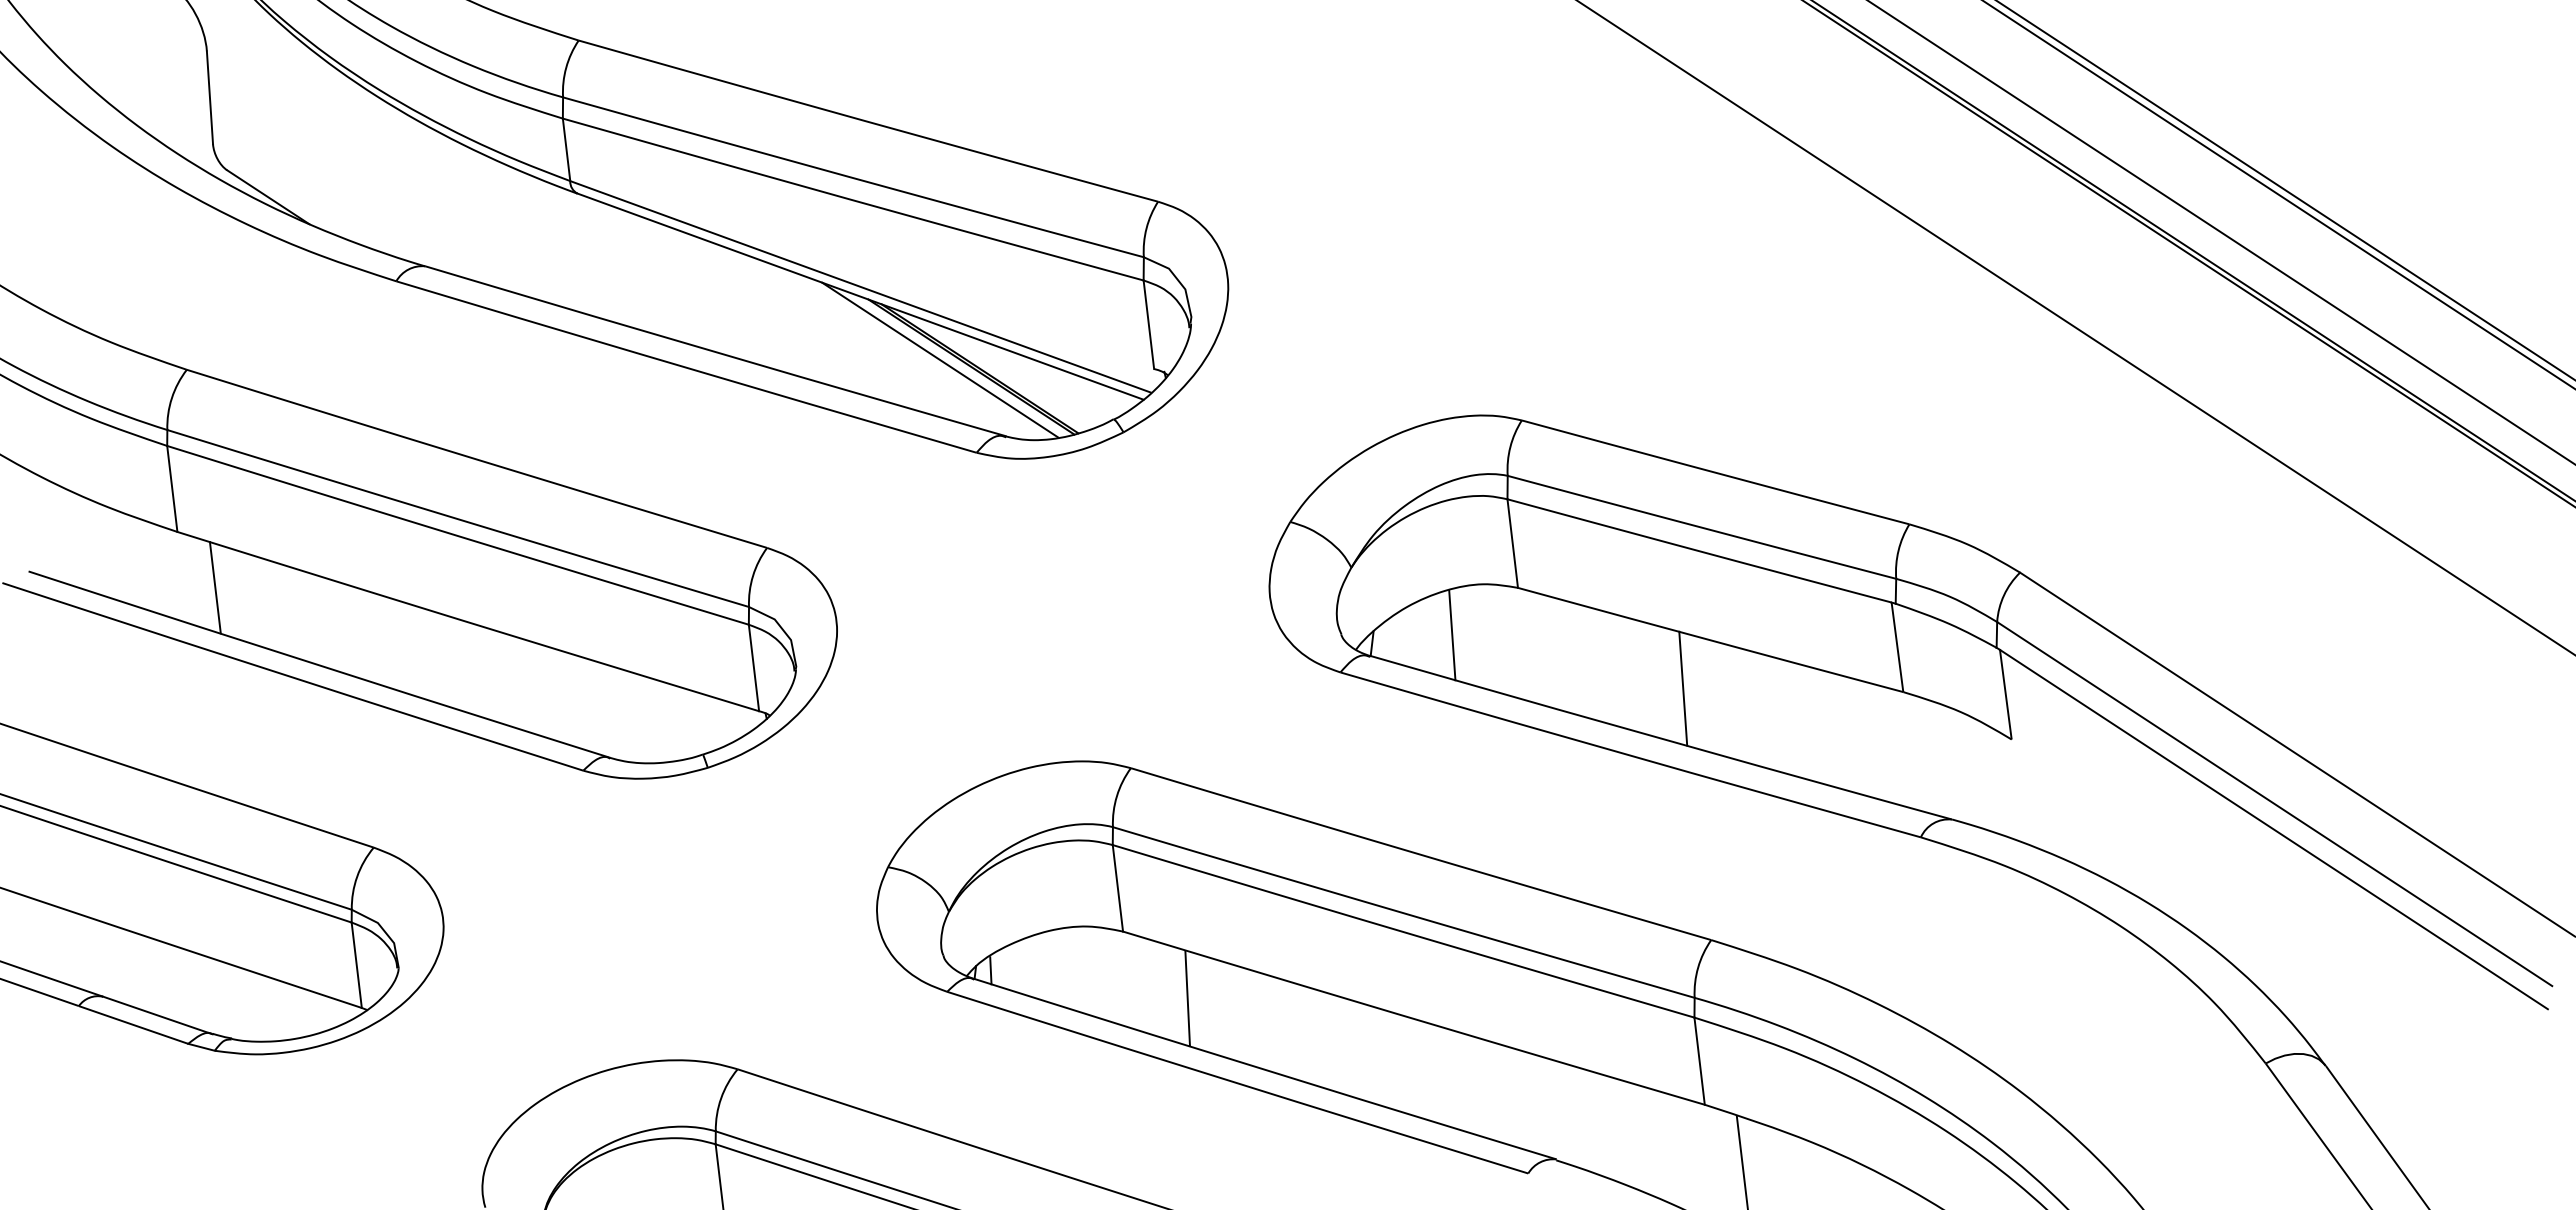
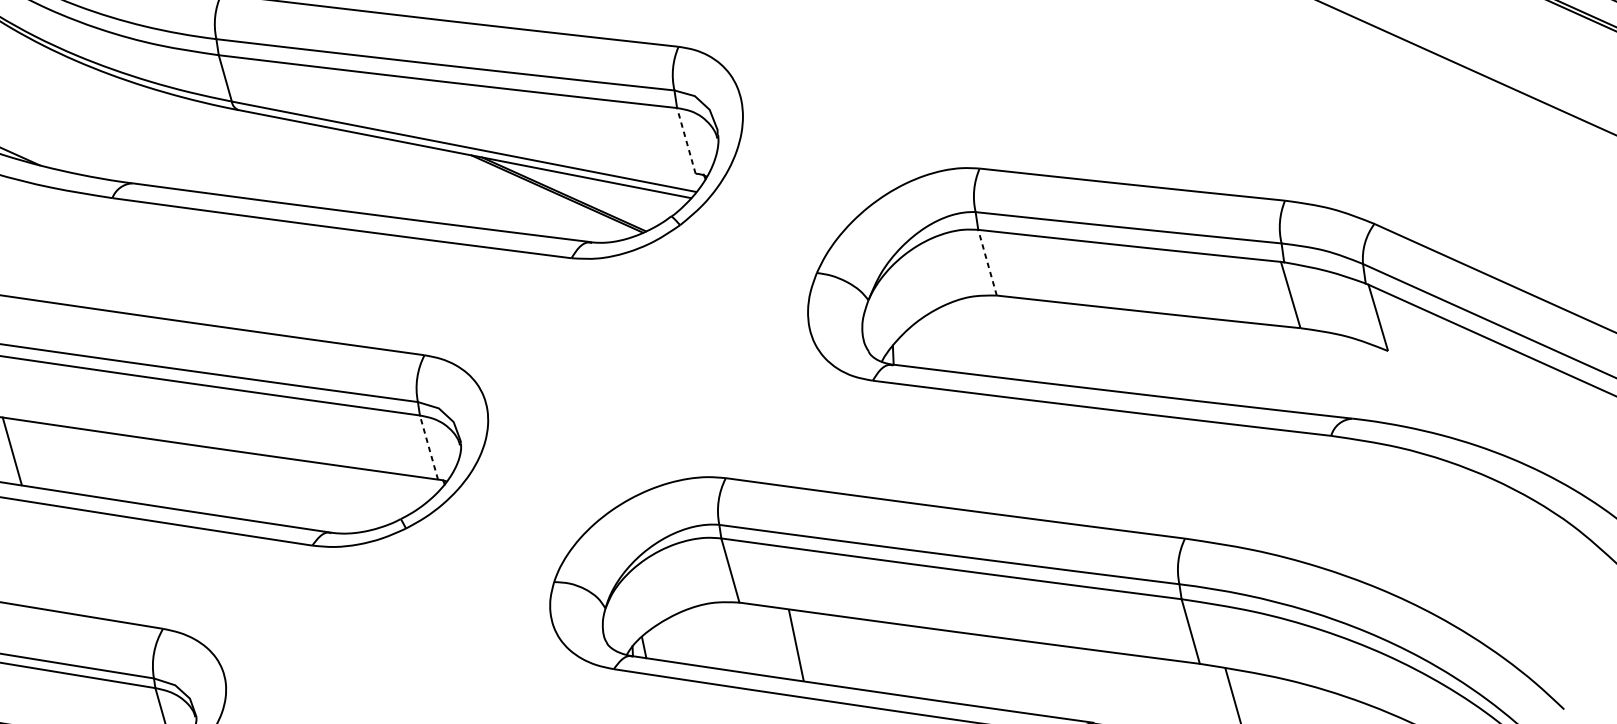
line: (1148, 324) -> (686, 140), solid -> dashed
line: (940, 359) -> (533, 192), removed
line: (1512, 543) -> (987, 262), solid -> dashed
line: (1452, 635) -> (953, 339), removed
line: (753, 667) -> (428, 447), solid -> dashed
line: (1683, 688) -> (1133, 351), removed

